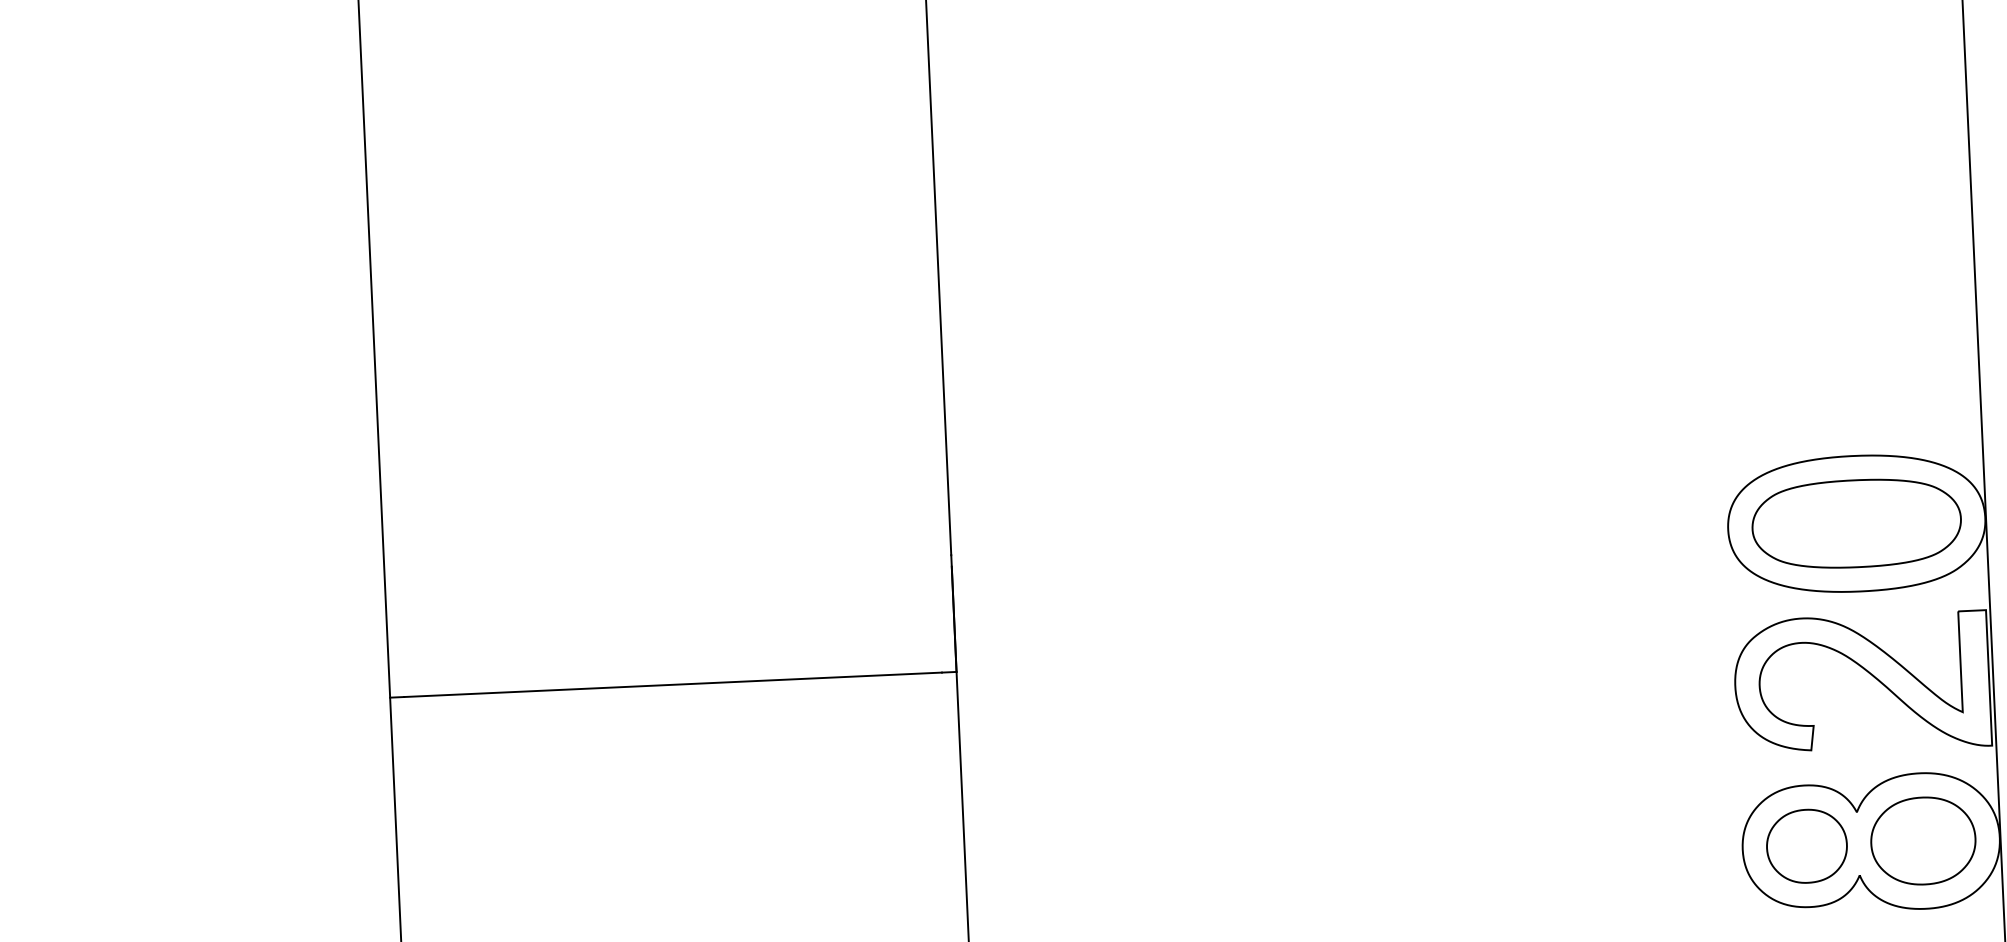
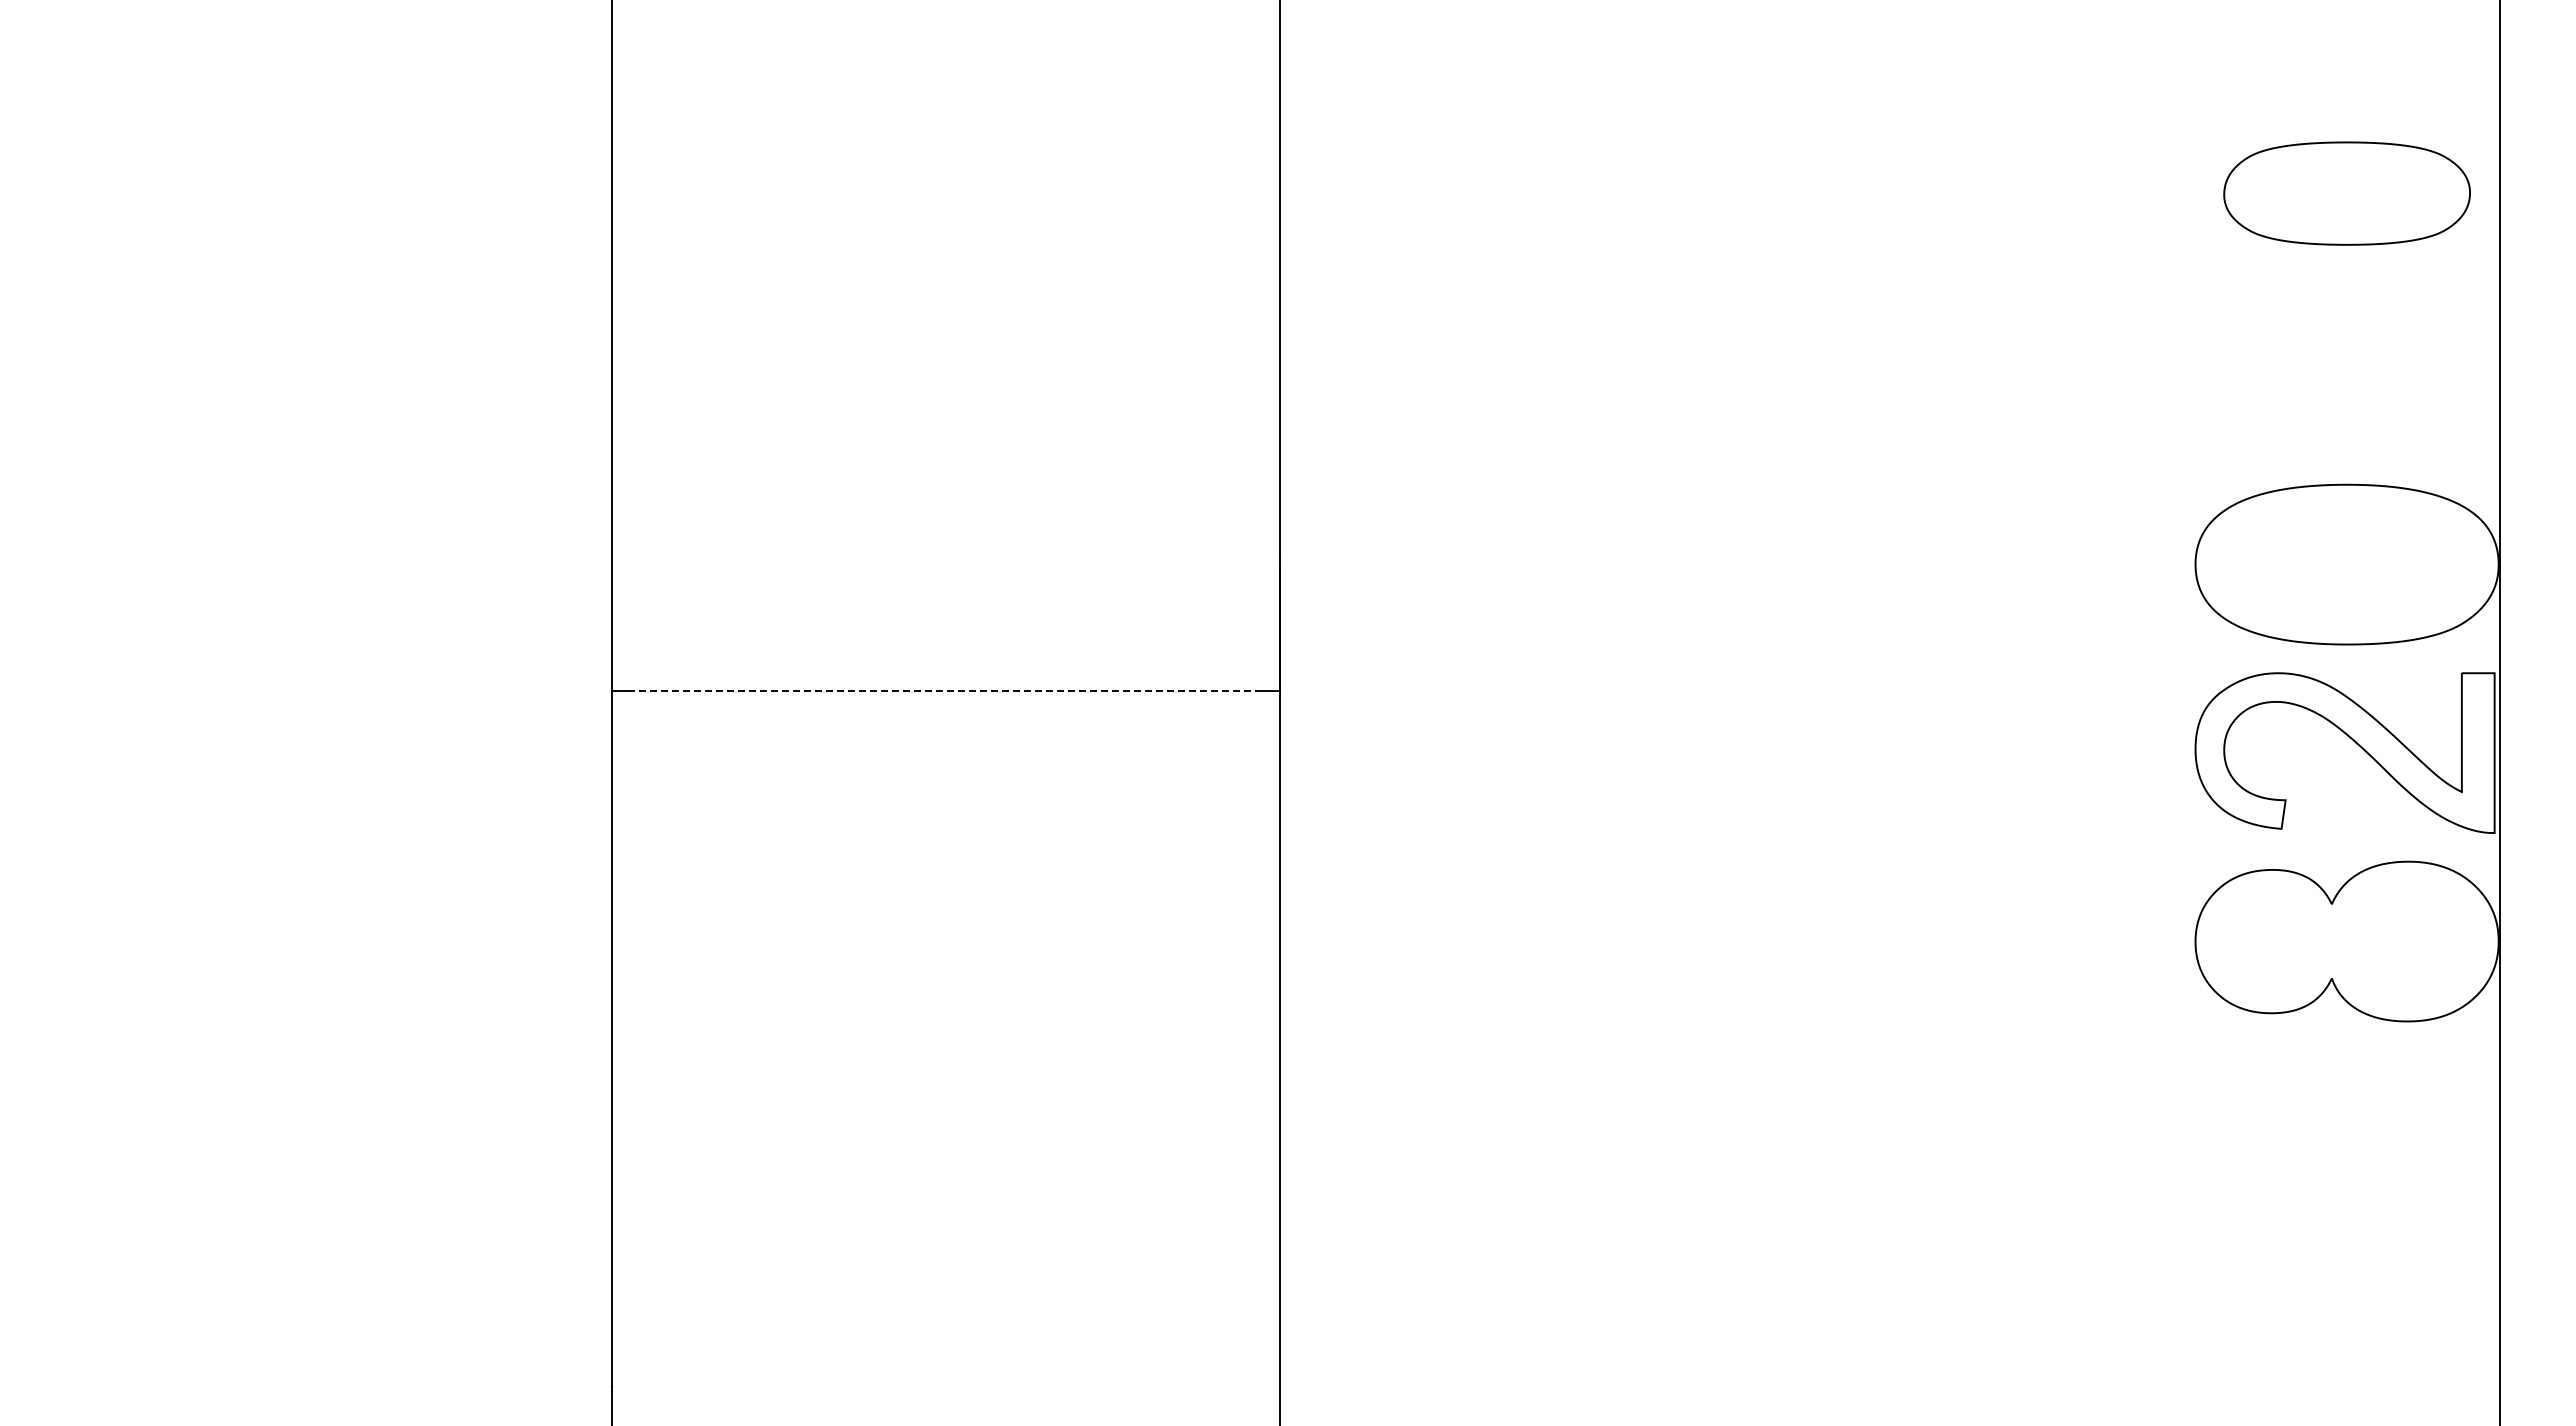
part: (1856, 523) -> (2346, 193), moved
line: (673, 684) -> (946, 690), solid -> dashed
part: (1923, 840) -> (2408, 941), removed
part: (1807, 846) -> (2271, 941), removed

